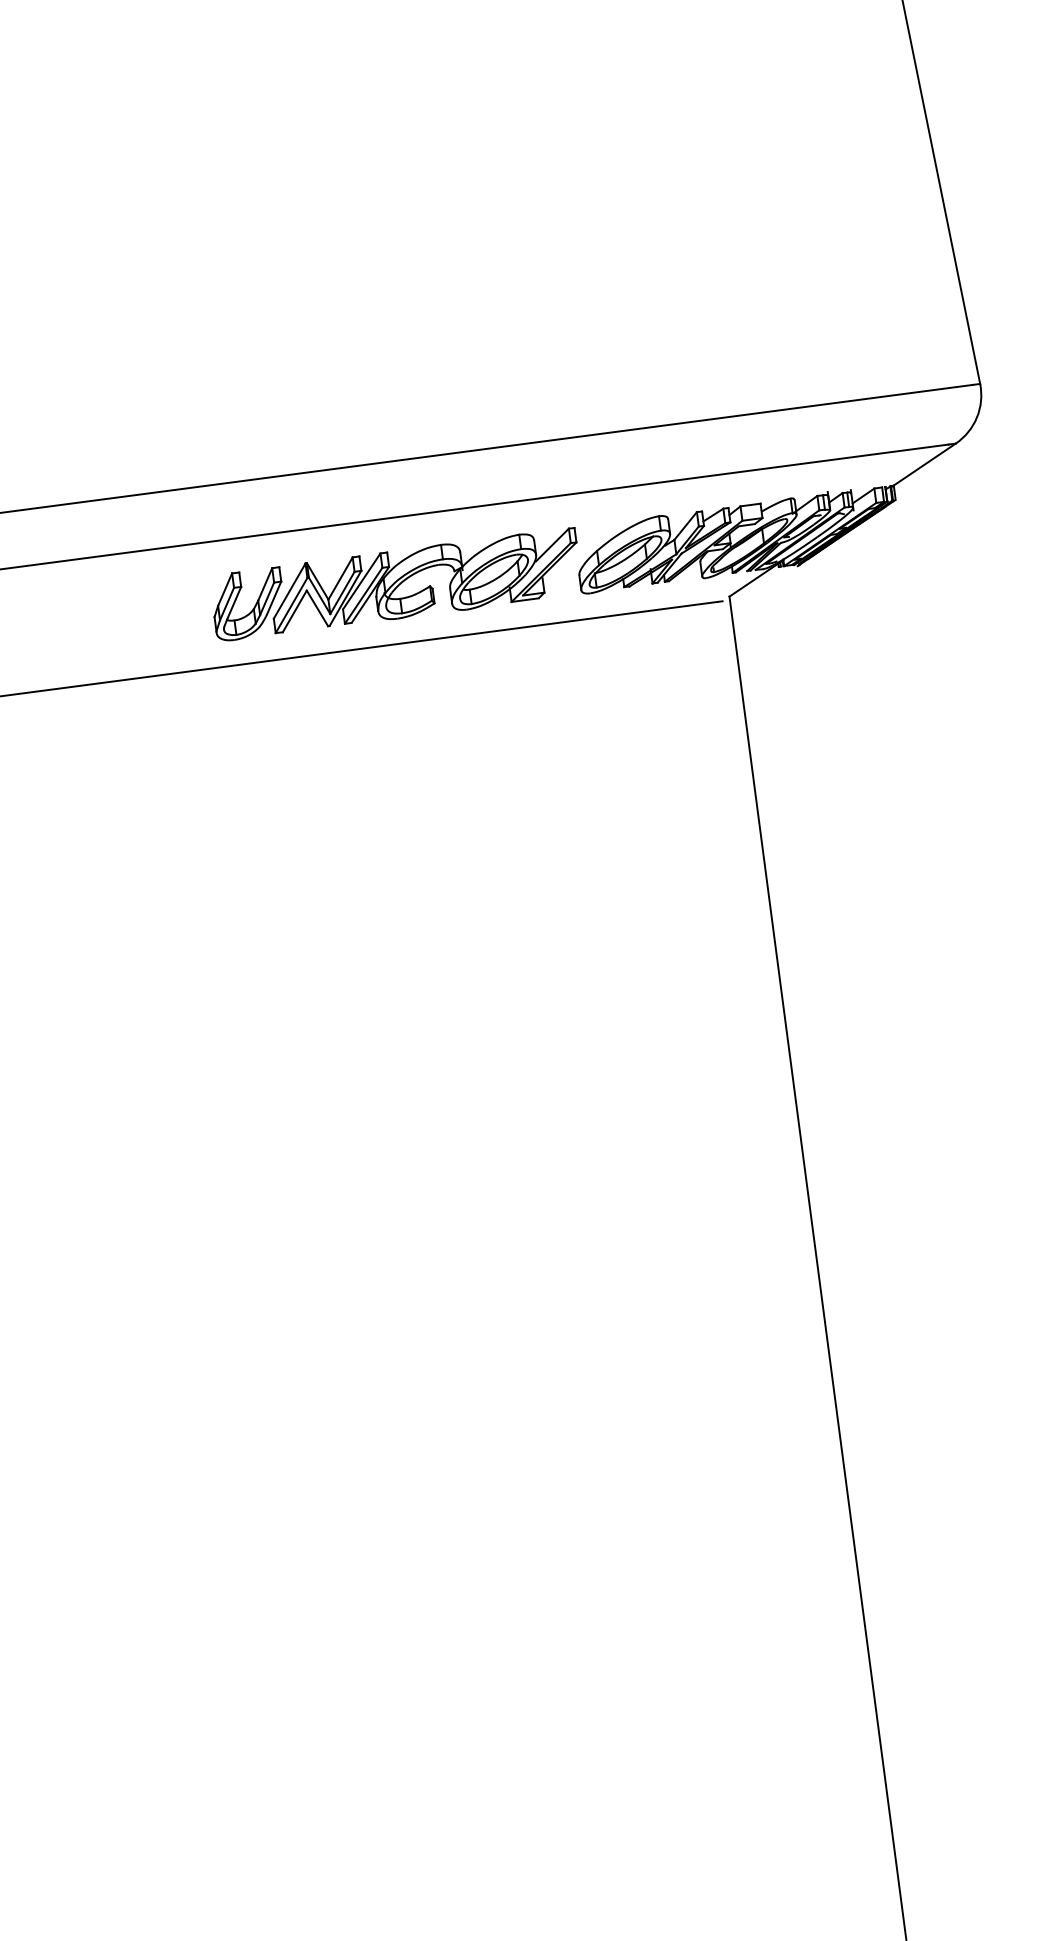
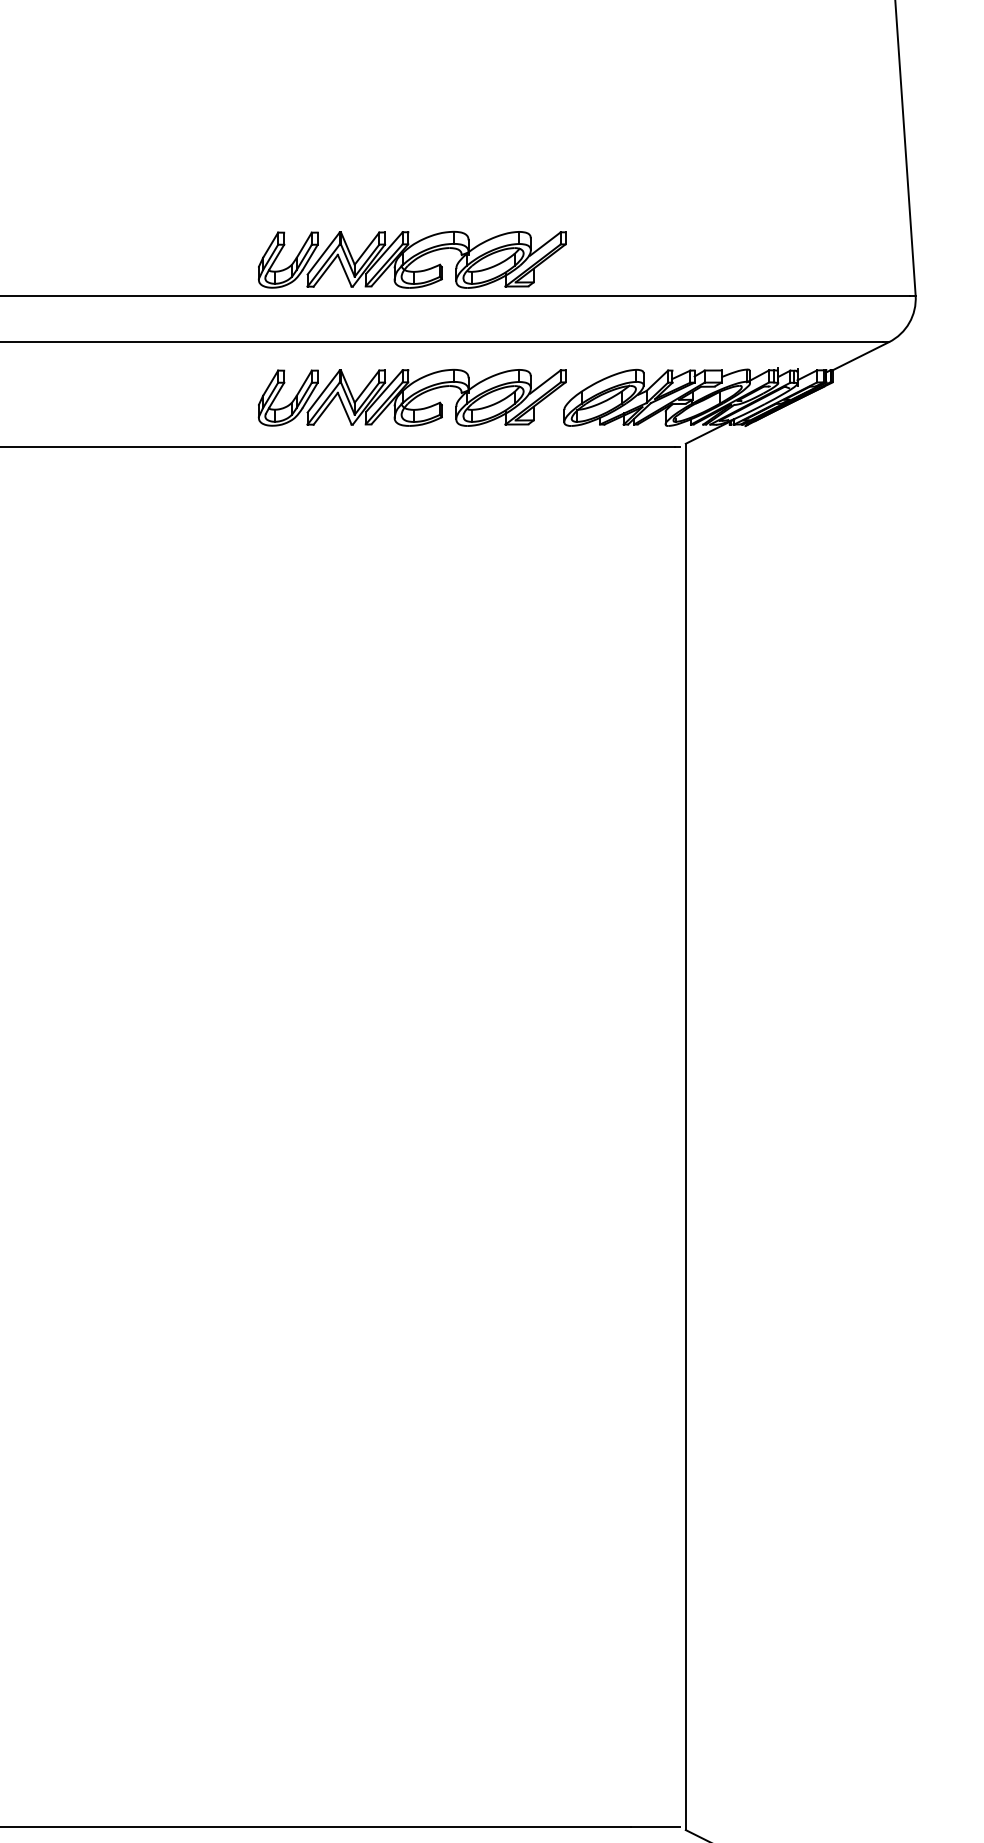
part: (373, 420) -> (411, 259), added

